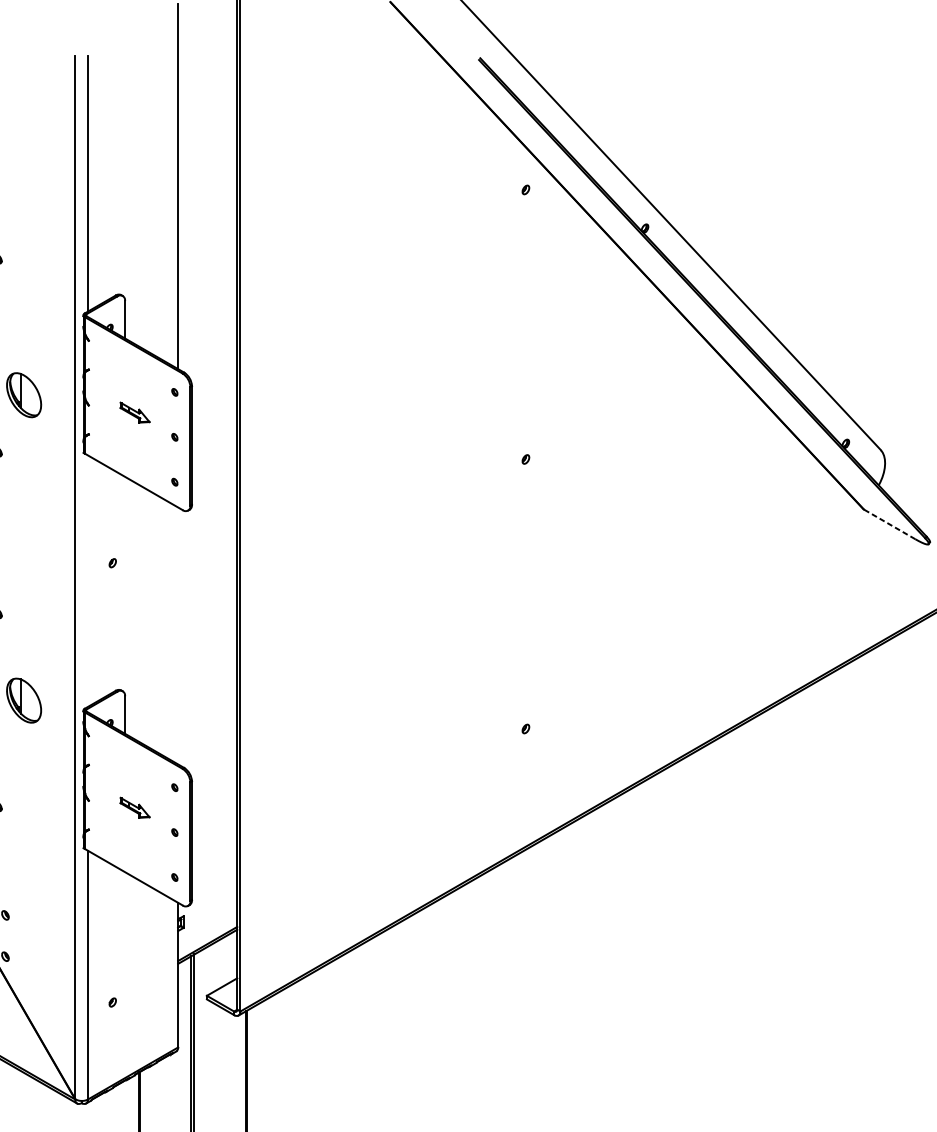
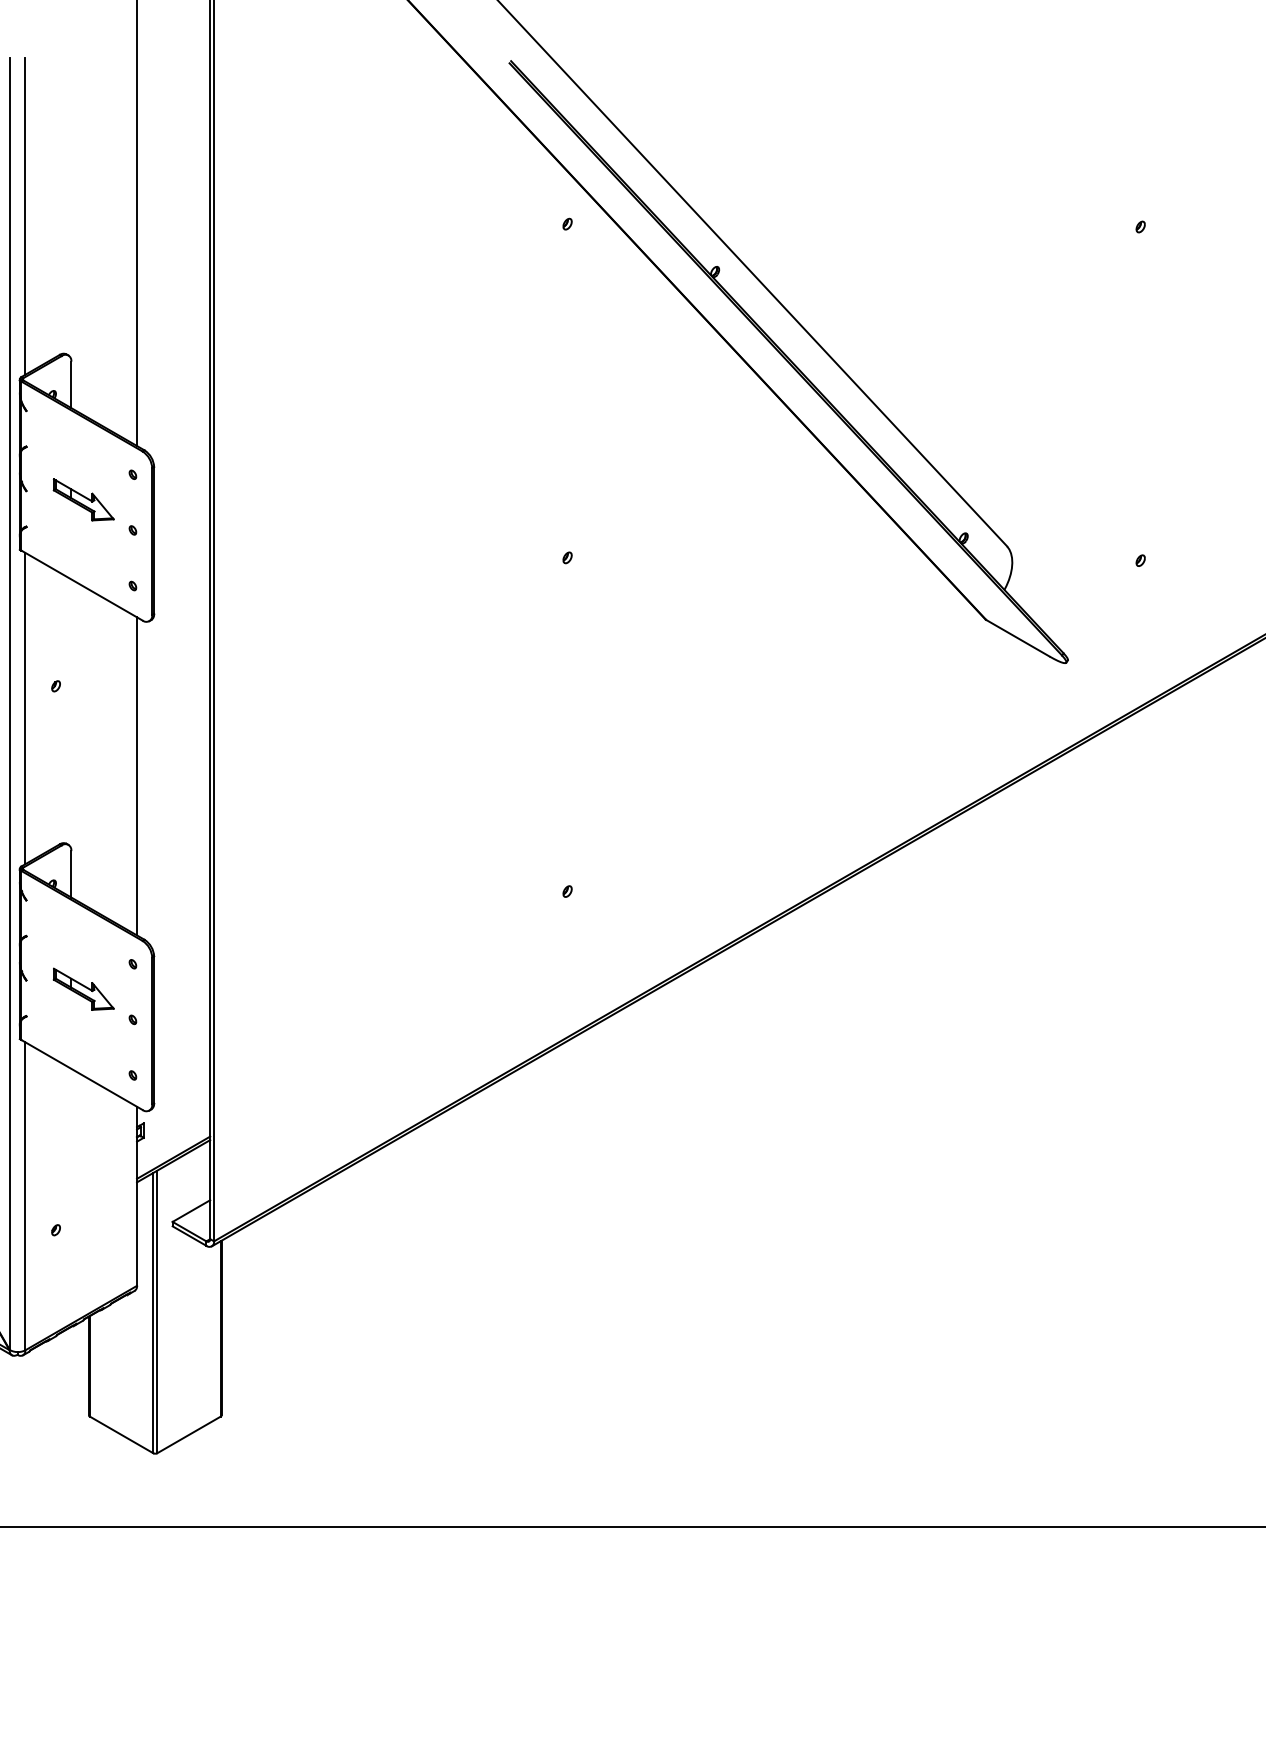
part: (134, 412) -> (83, 499), size x1.67
line: (889, 524) -> (1017, 638), dashed -> solid
line: (88, 581) -> (25, 708), added
line: (178, 636) -> (137, 776), added
part: (134, 807) -> (83, 988), size x1.67

